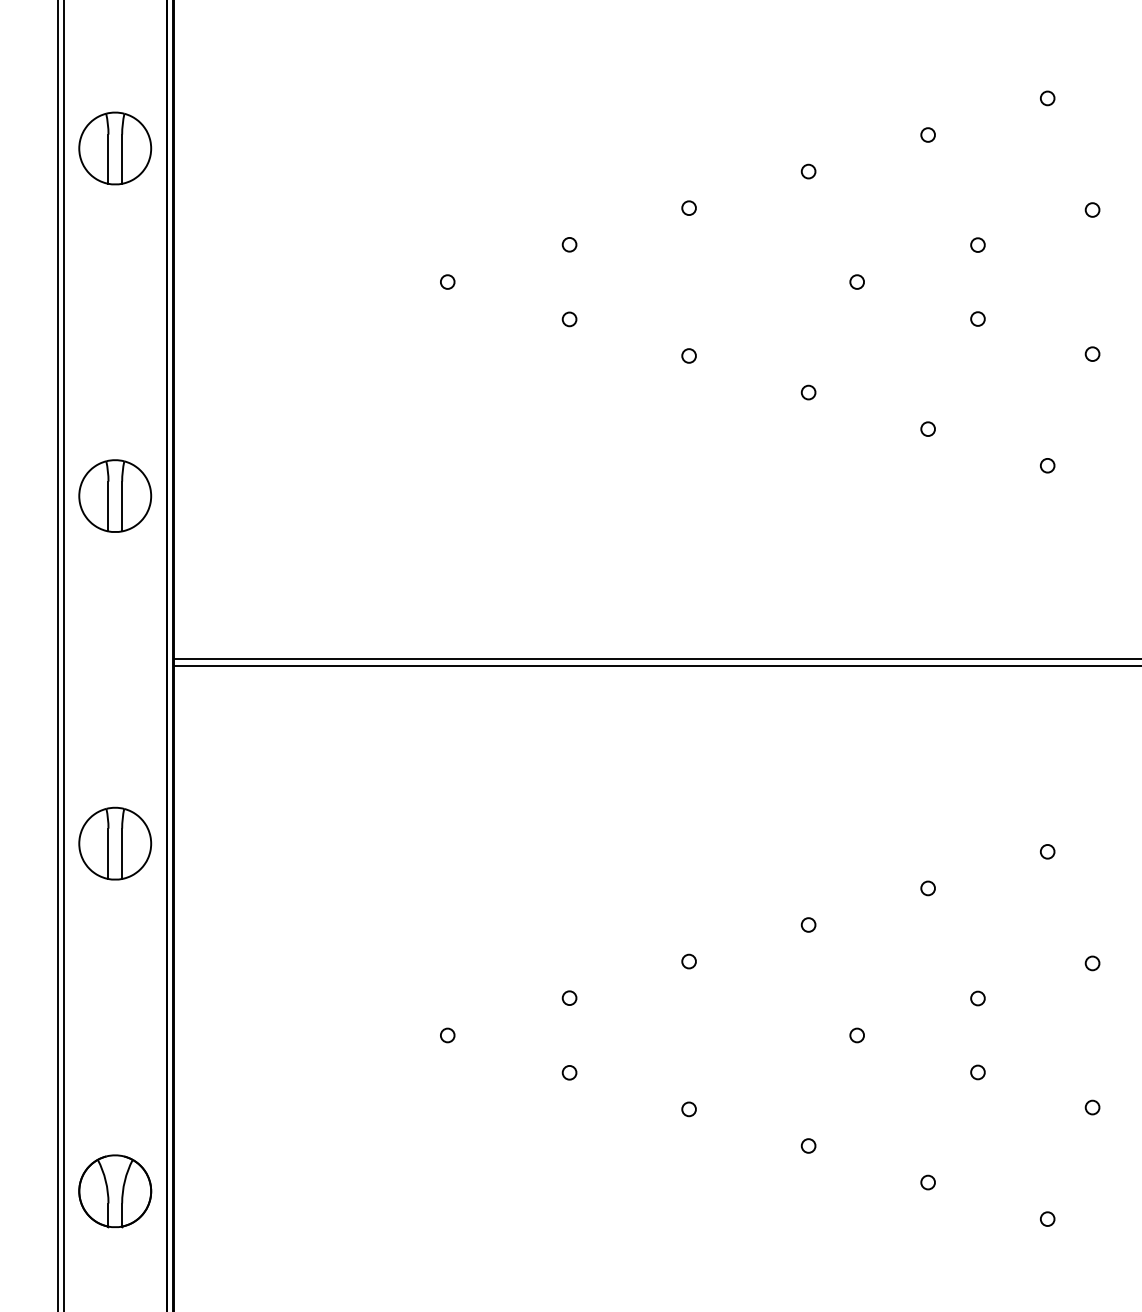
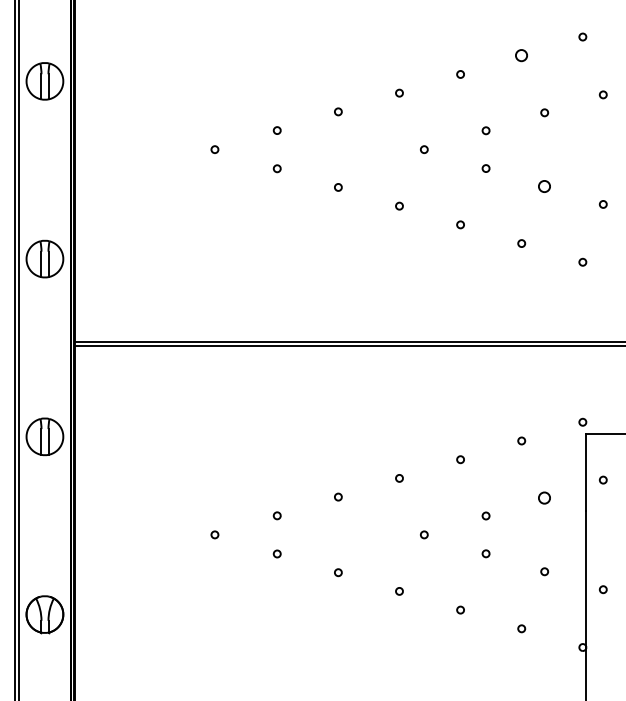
circle: (1047, 97) -> (521, 55), size x1.6
circle: (1092, 354) -> (544, 186), size x1.6
circle: (1092, 962) -> (544, 497), size x1.6

